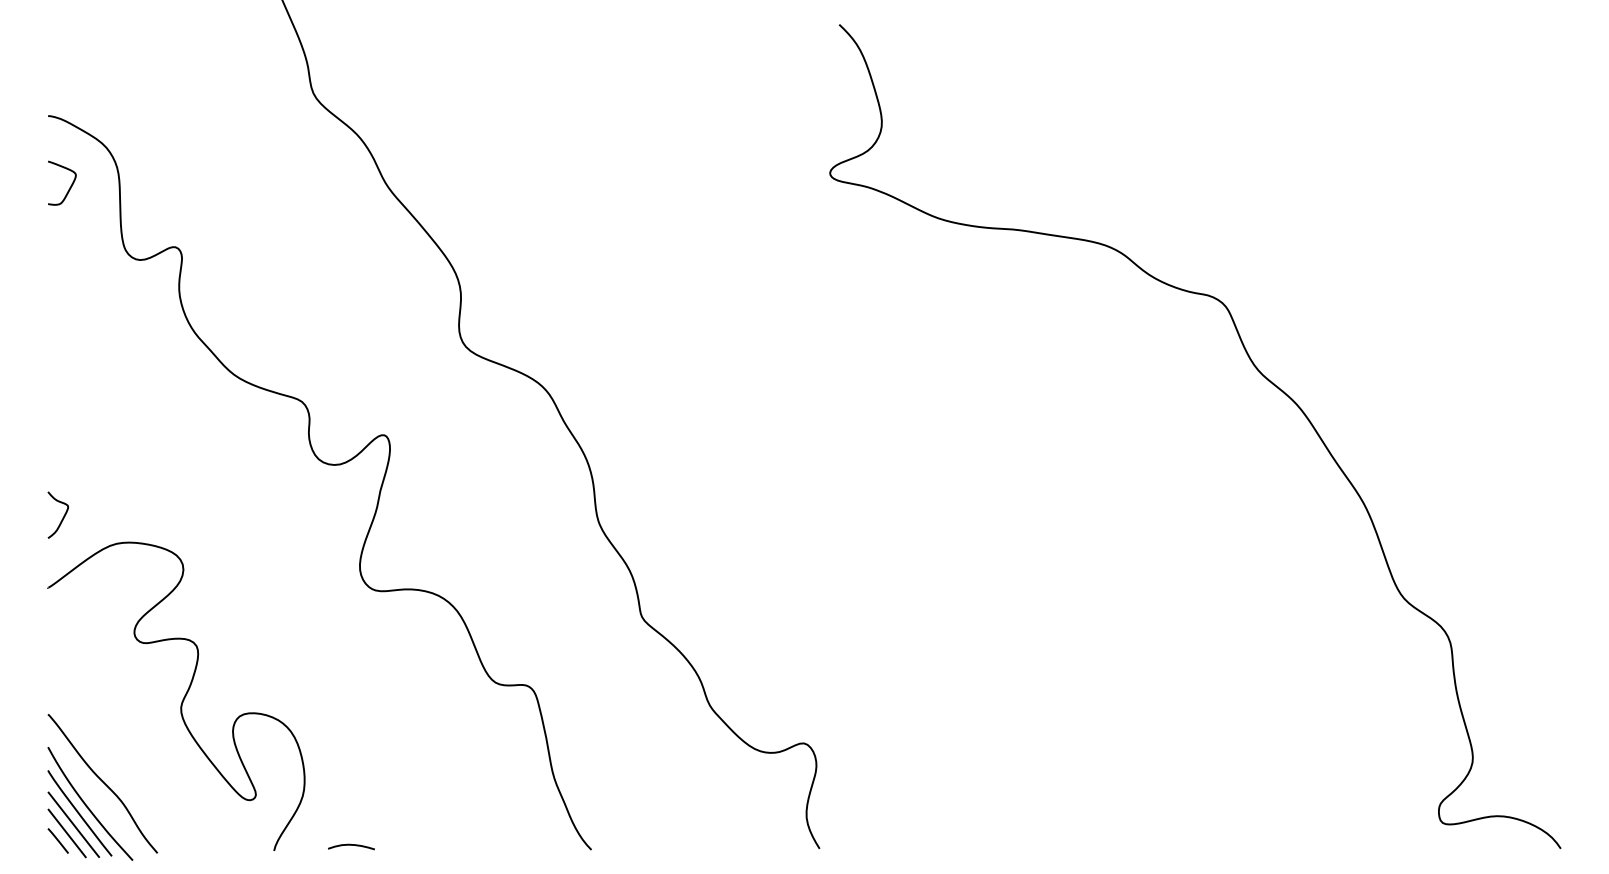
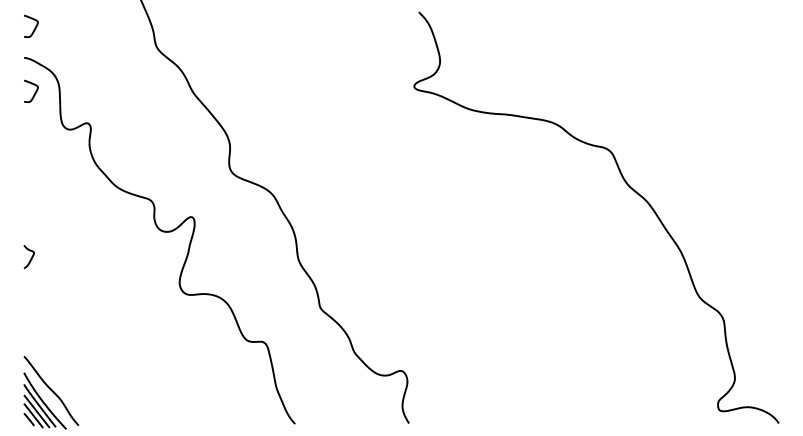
curve: (68, 55) -> (34, 27), added
curve: (183, 694) -> (91, 346), removed
curve: (351, 846) -> (175, 422), removed

